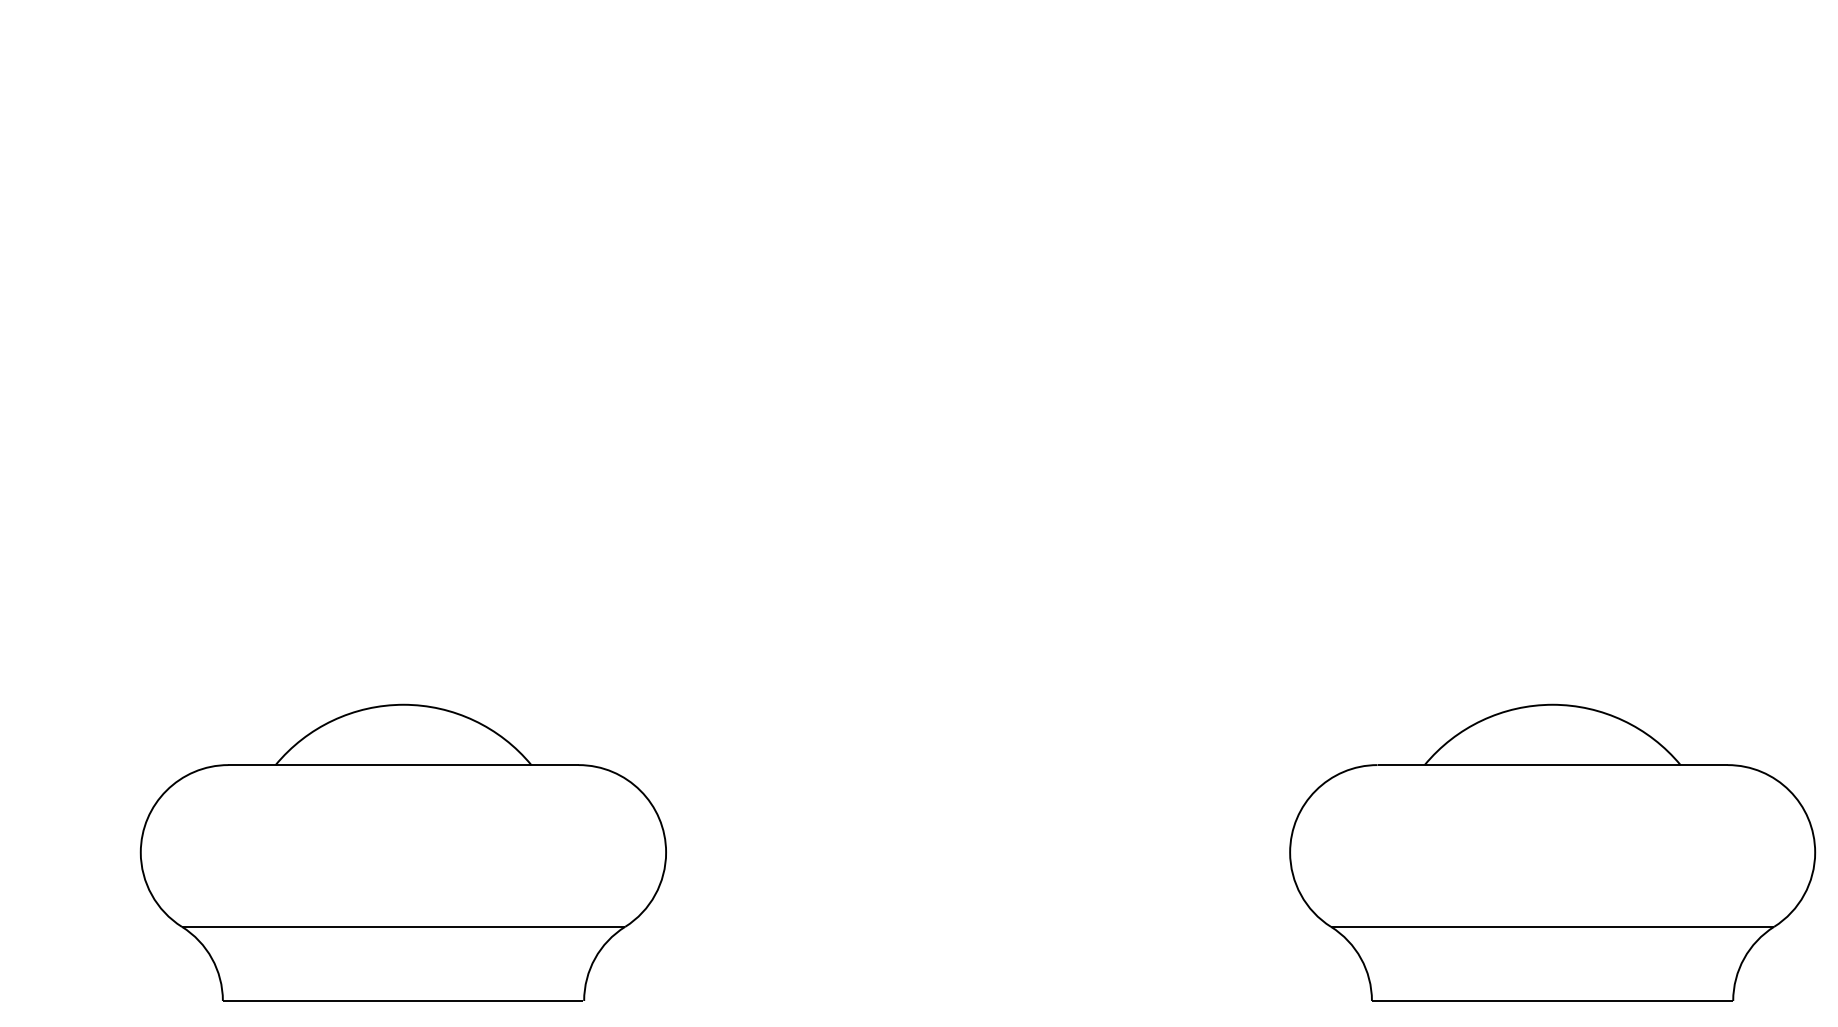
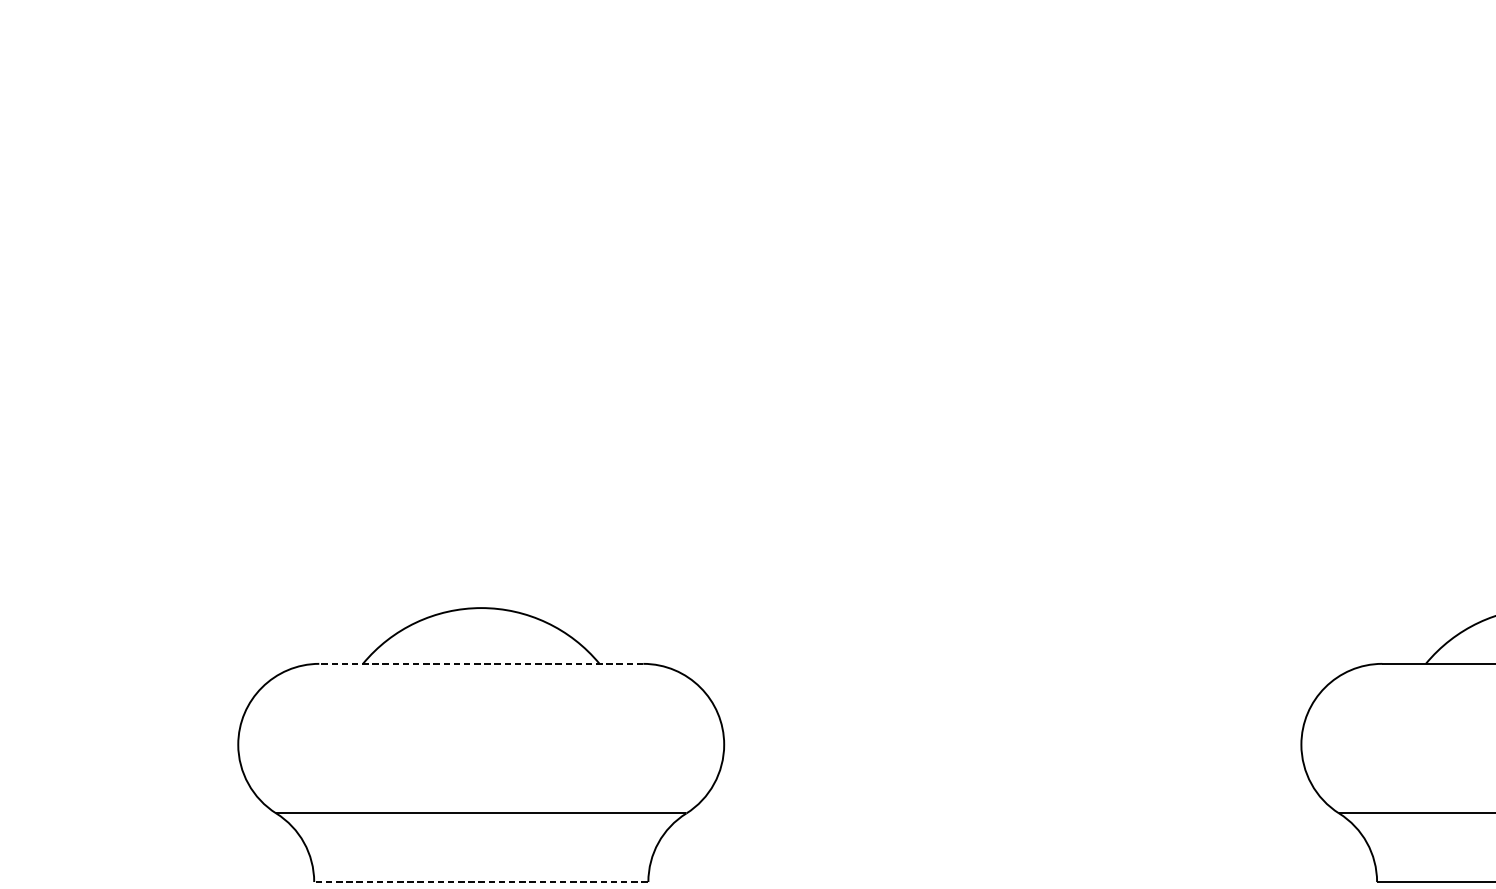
line: (403, 765) -> (481, 664), solid -> dashed
line: (402, 1000) -> (480, 881), solid -> dashed

